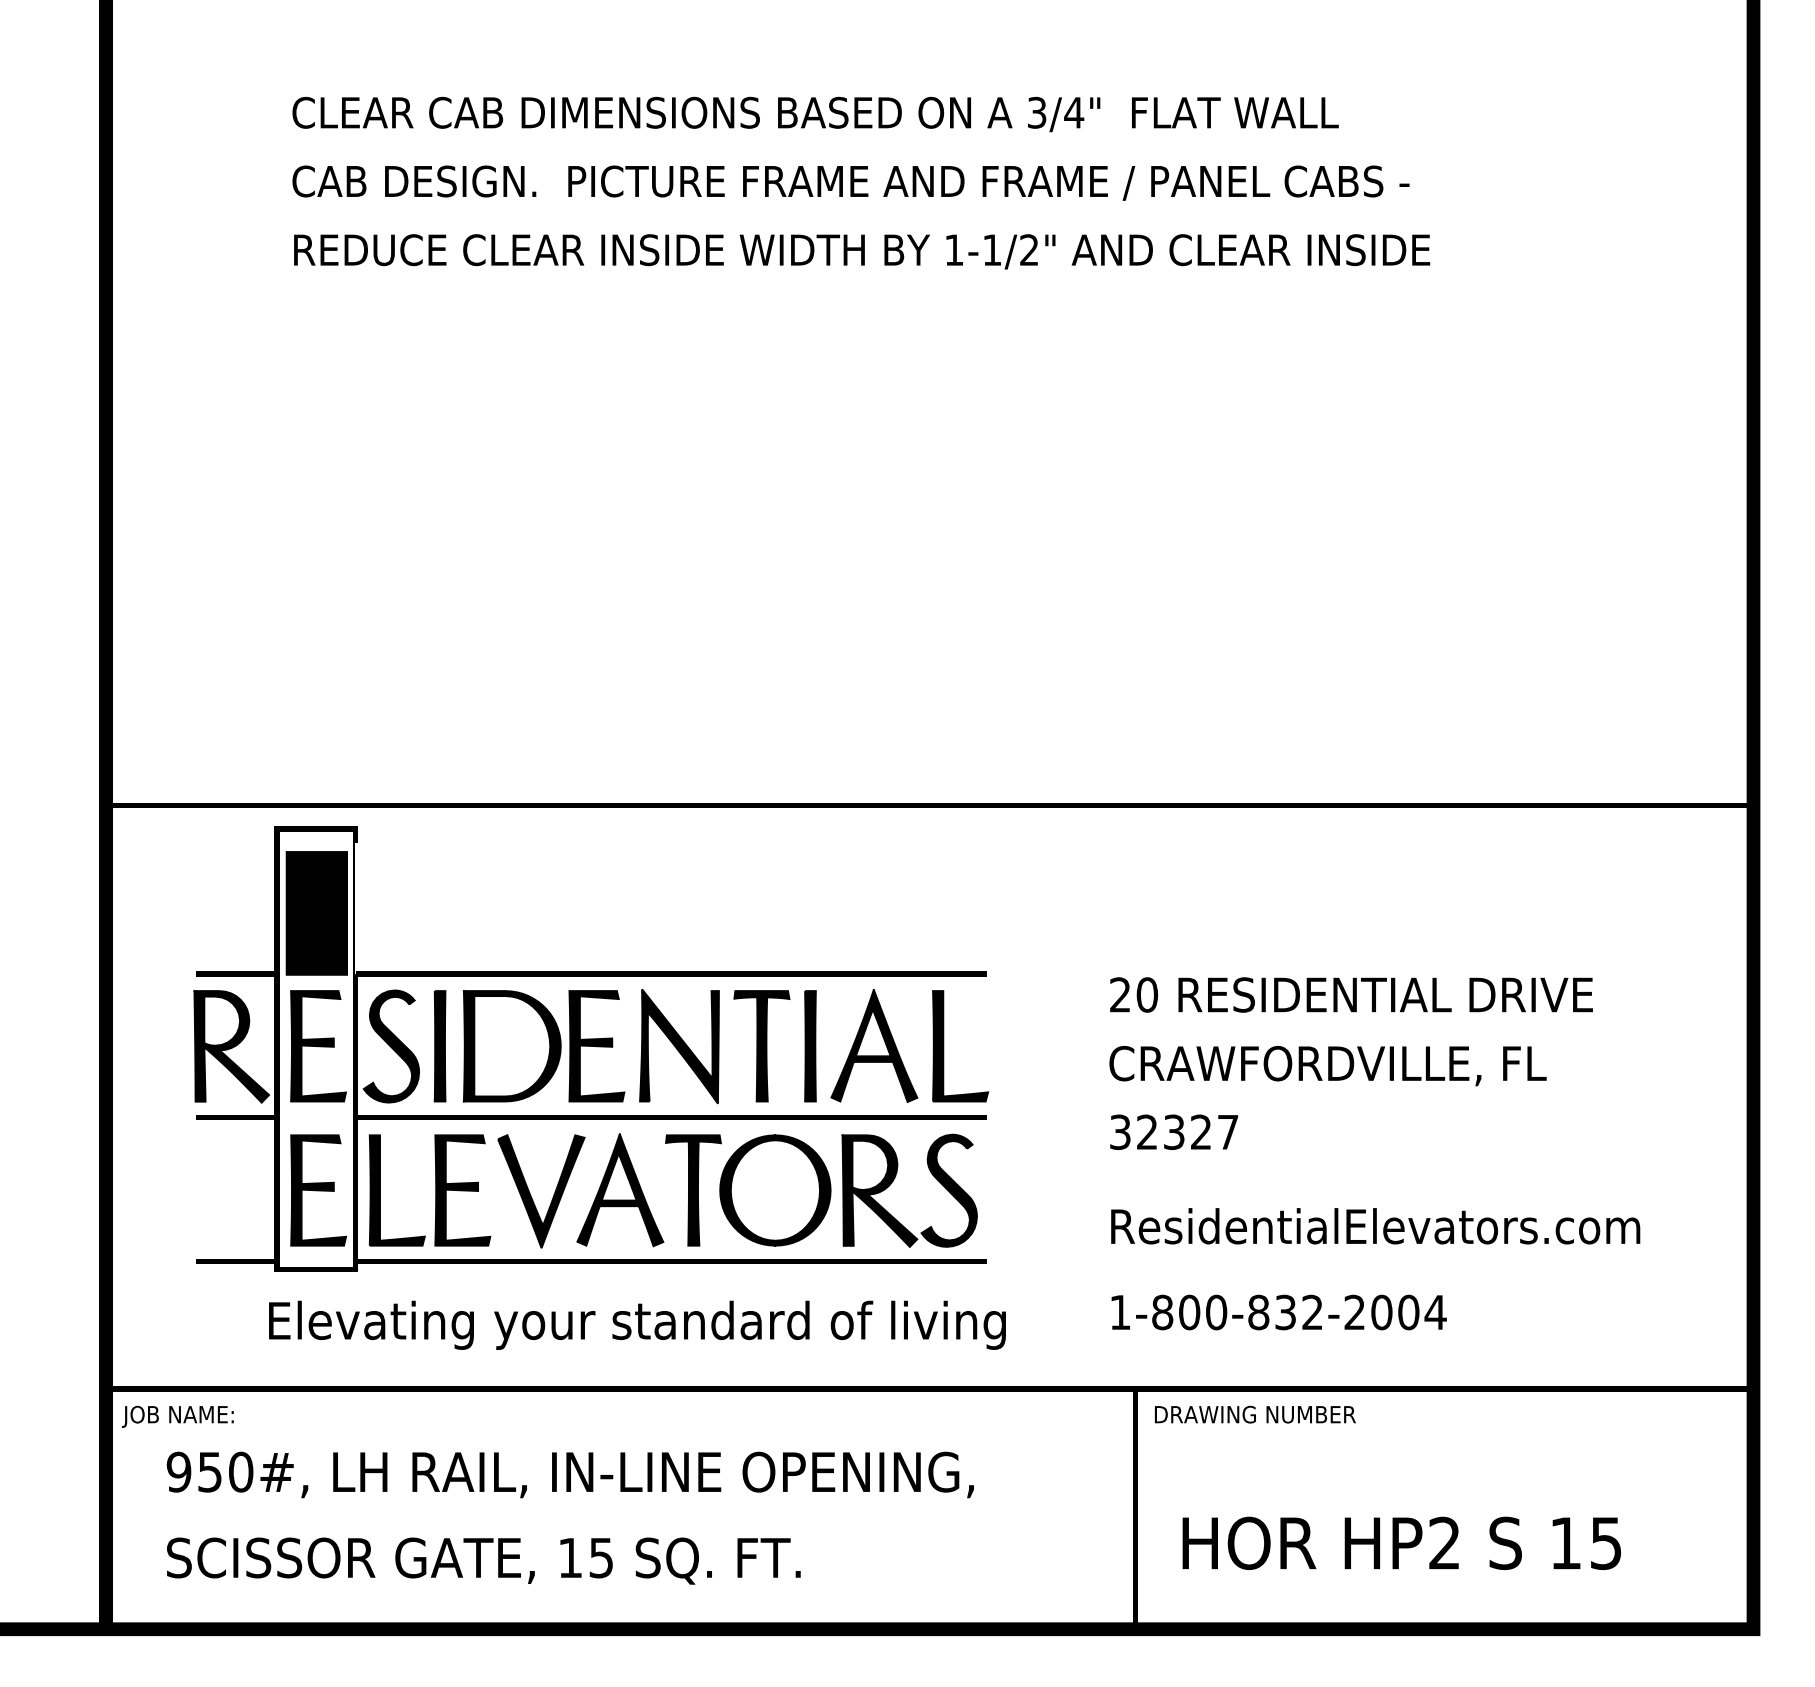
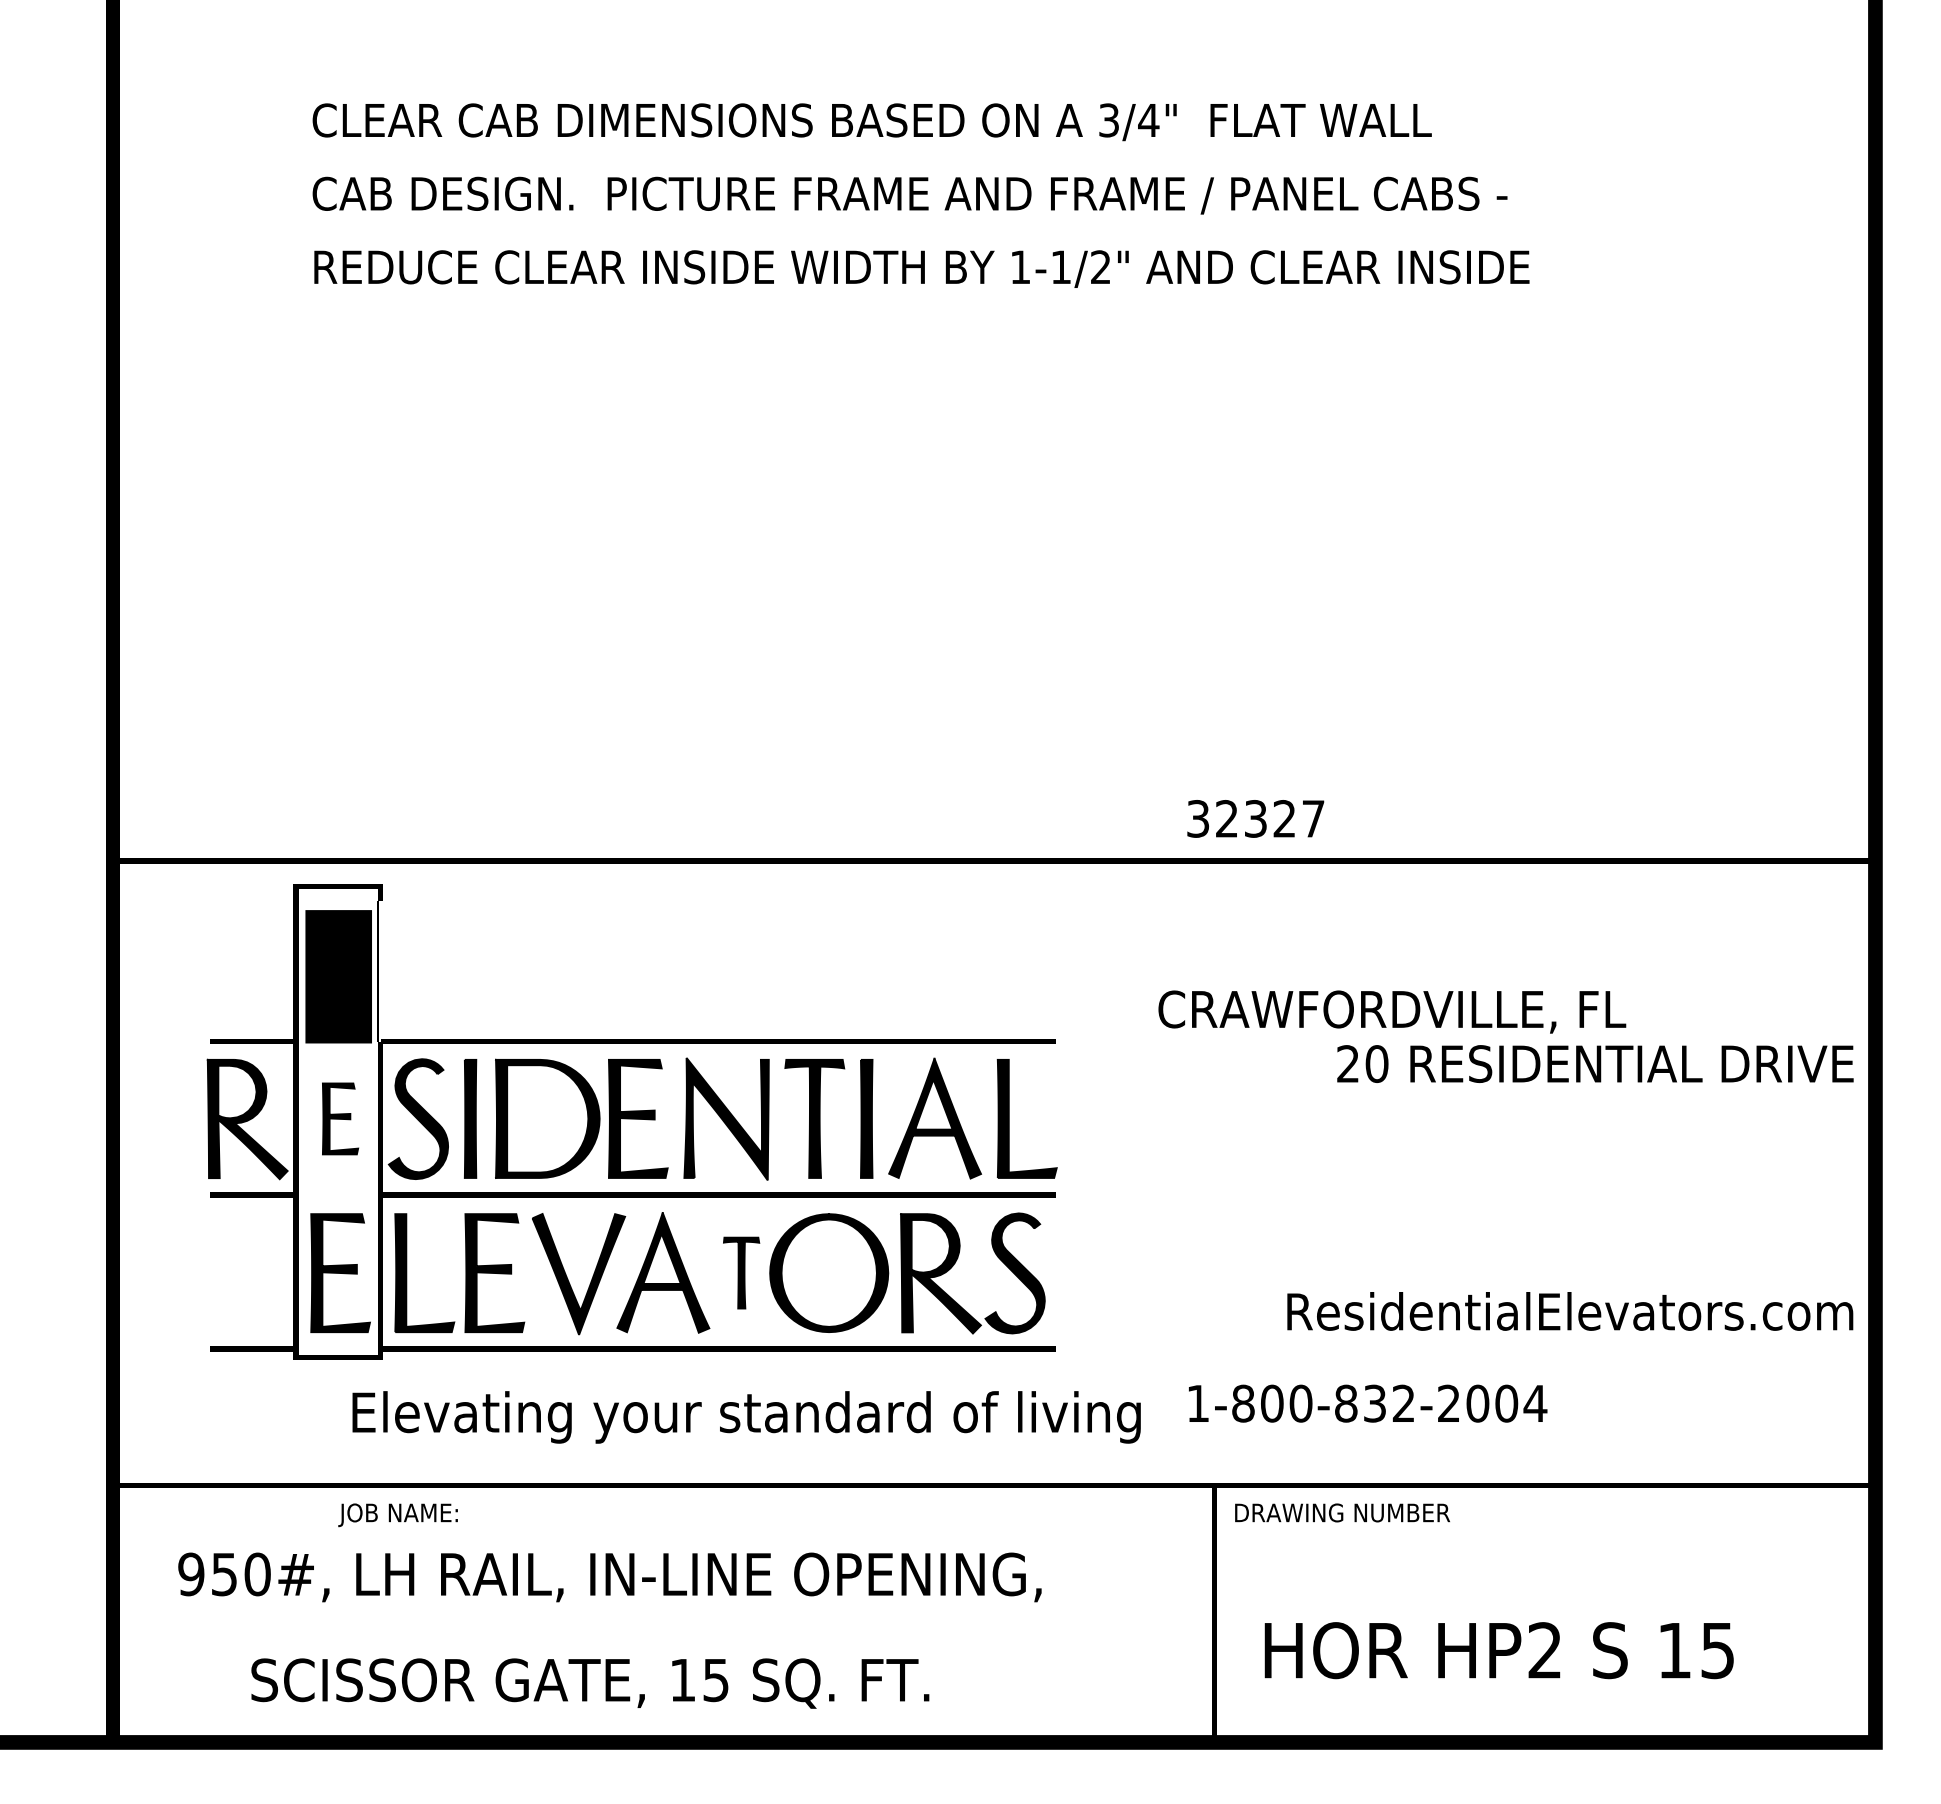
text: (1351, 994) -> (1595, 1063), moved
part: (318, 1045) -> (340, 1118), size x0.6
text: (1328, 1065) -> (1392, 1011), moved
text: (1173, 1131) -> (1255, 818), moved
part: (693, 1189) -> (741, 1272), size x0.6
text: (1375, 1226) -> (1570, 1311), moved
text: (637, 1325) -> (746, 1417), moved
text: (177, 1417) -> (397, 1515), moved
text: (483, 1561) -> (590, 1683), moved

